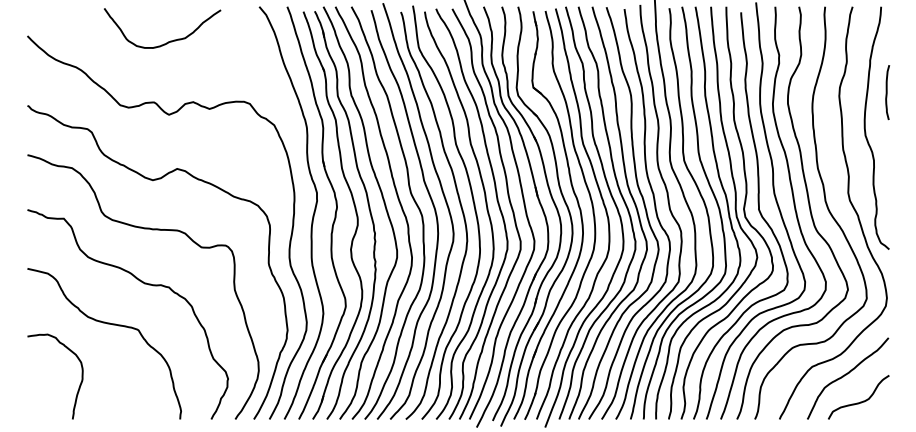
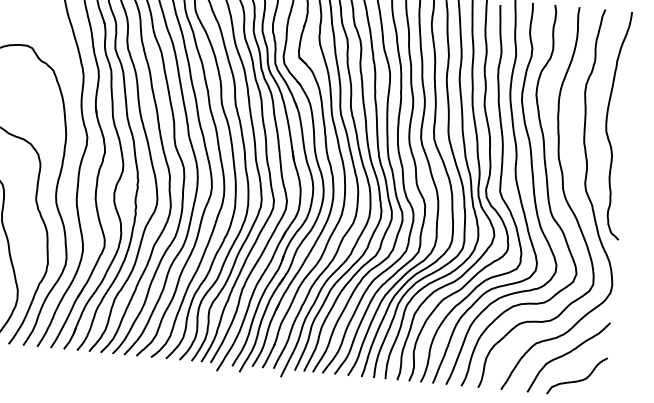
curve: (887, 92) -> (630, 92), removed

